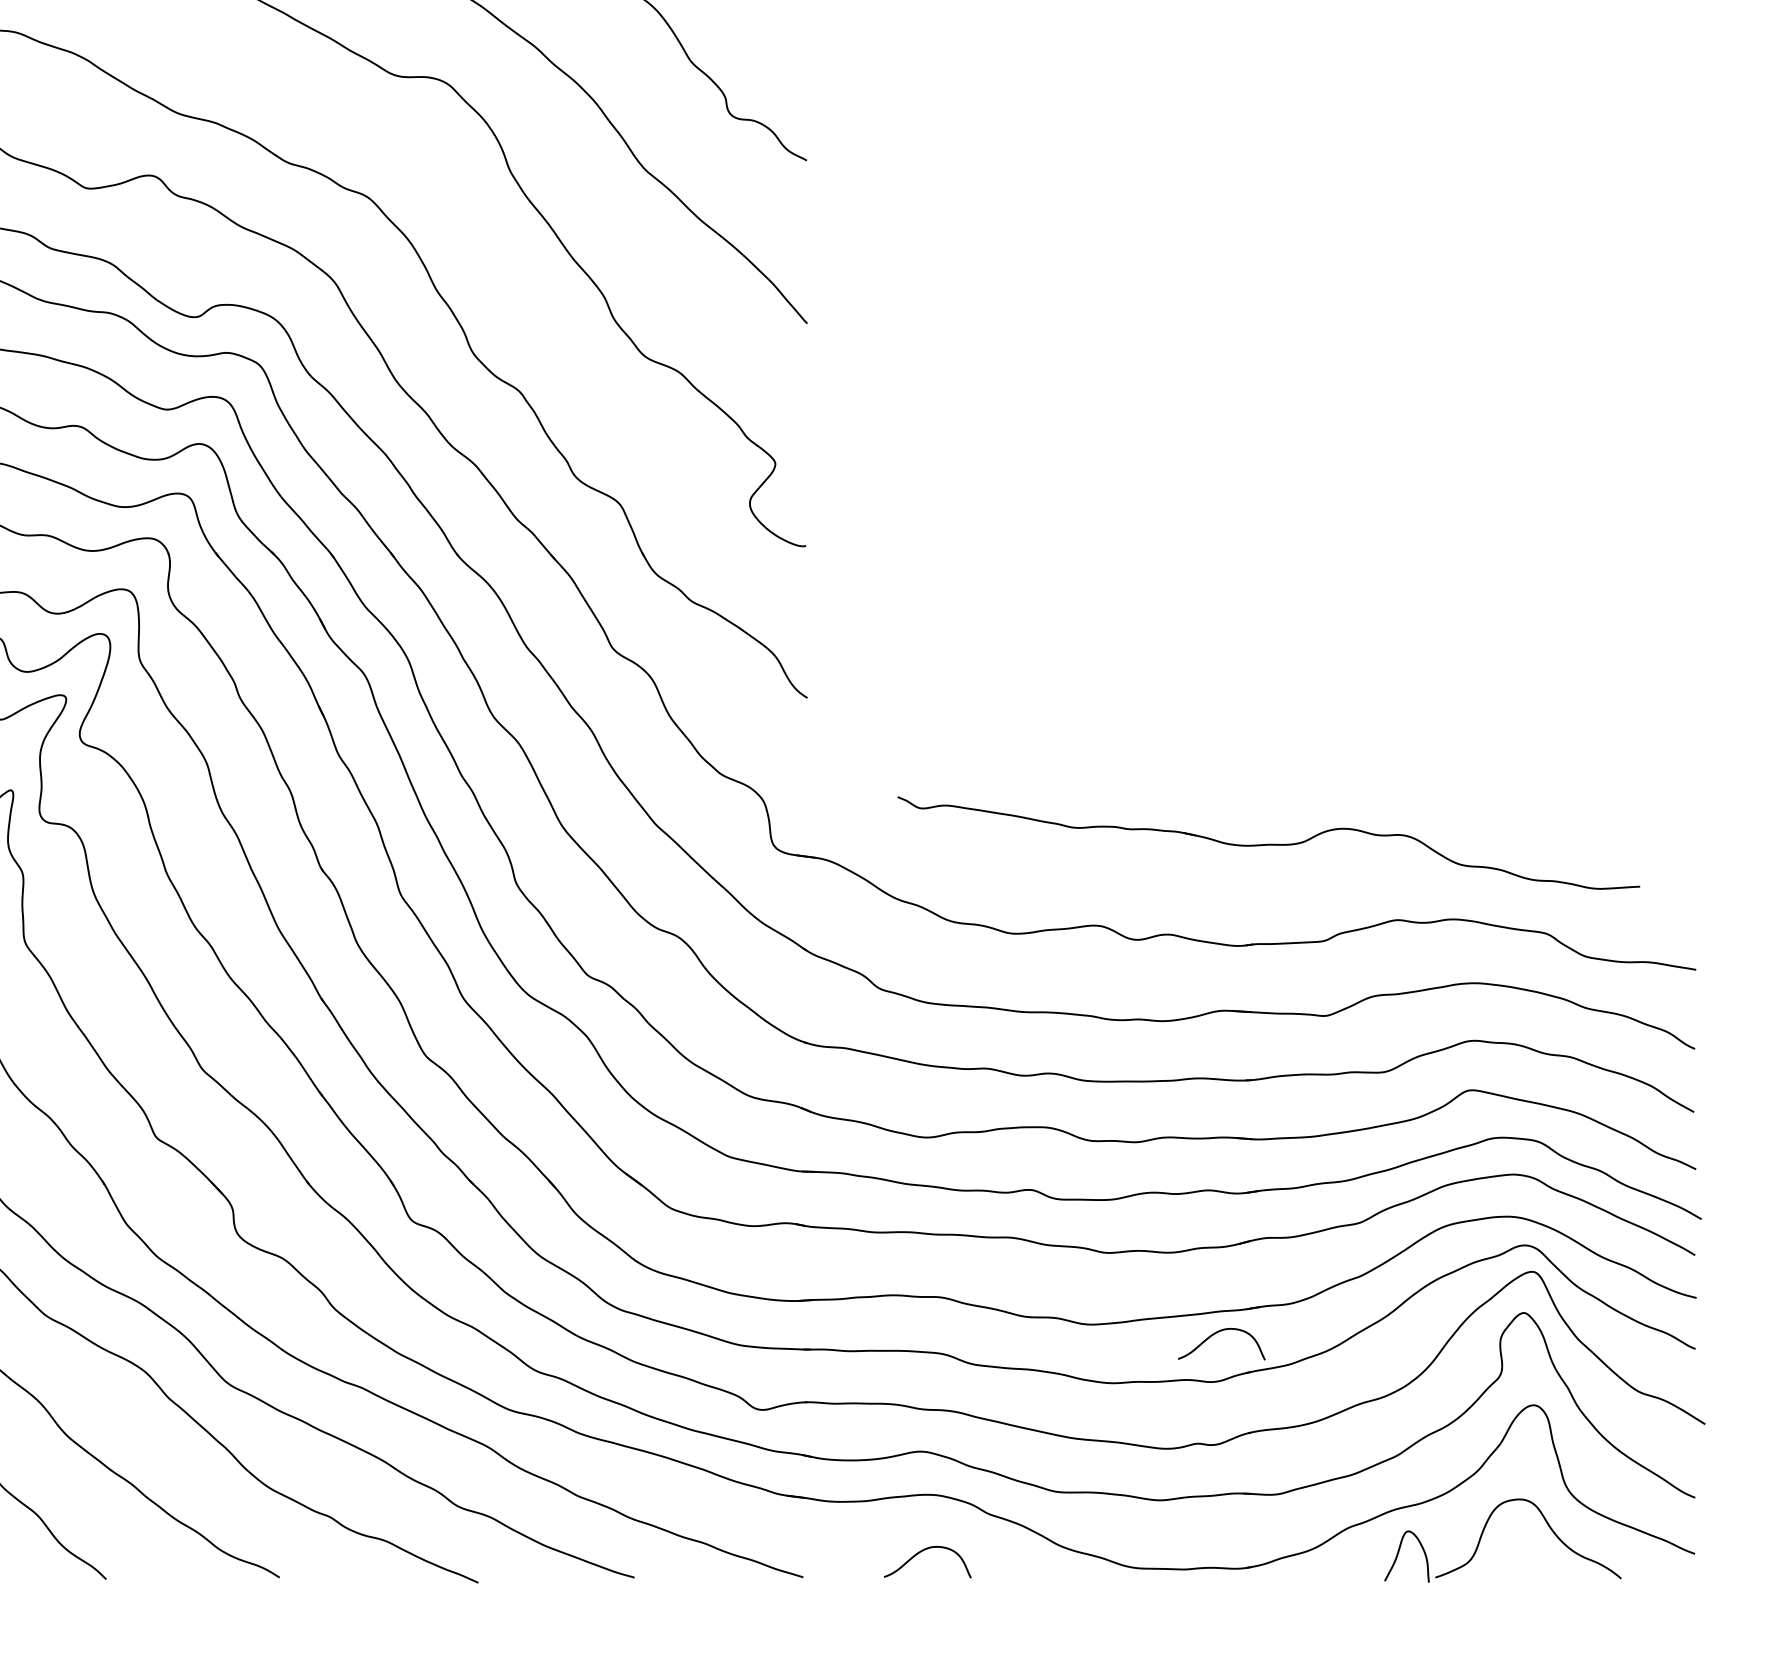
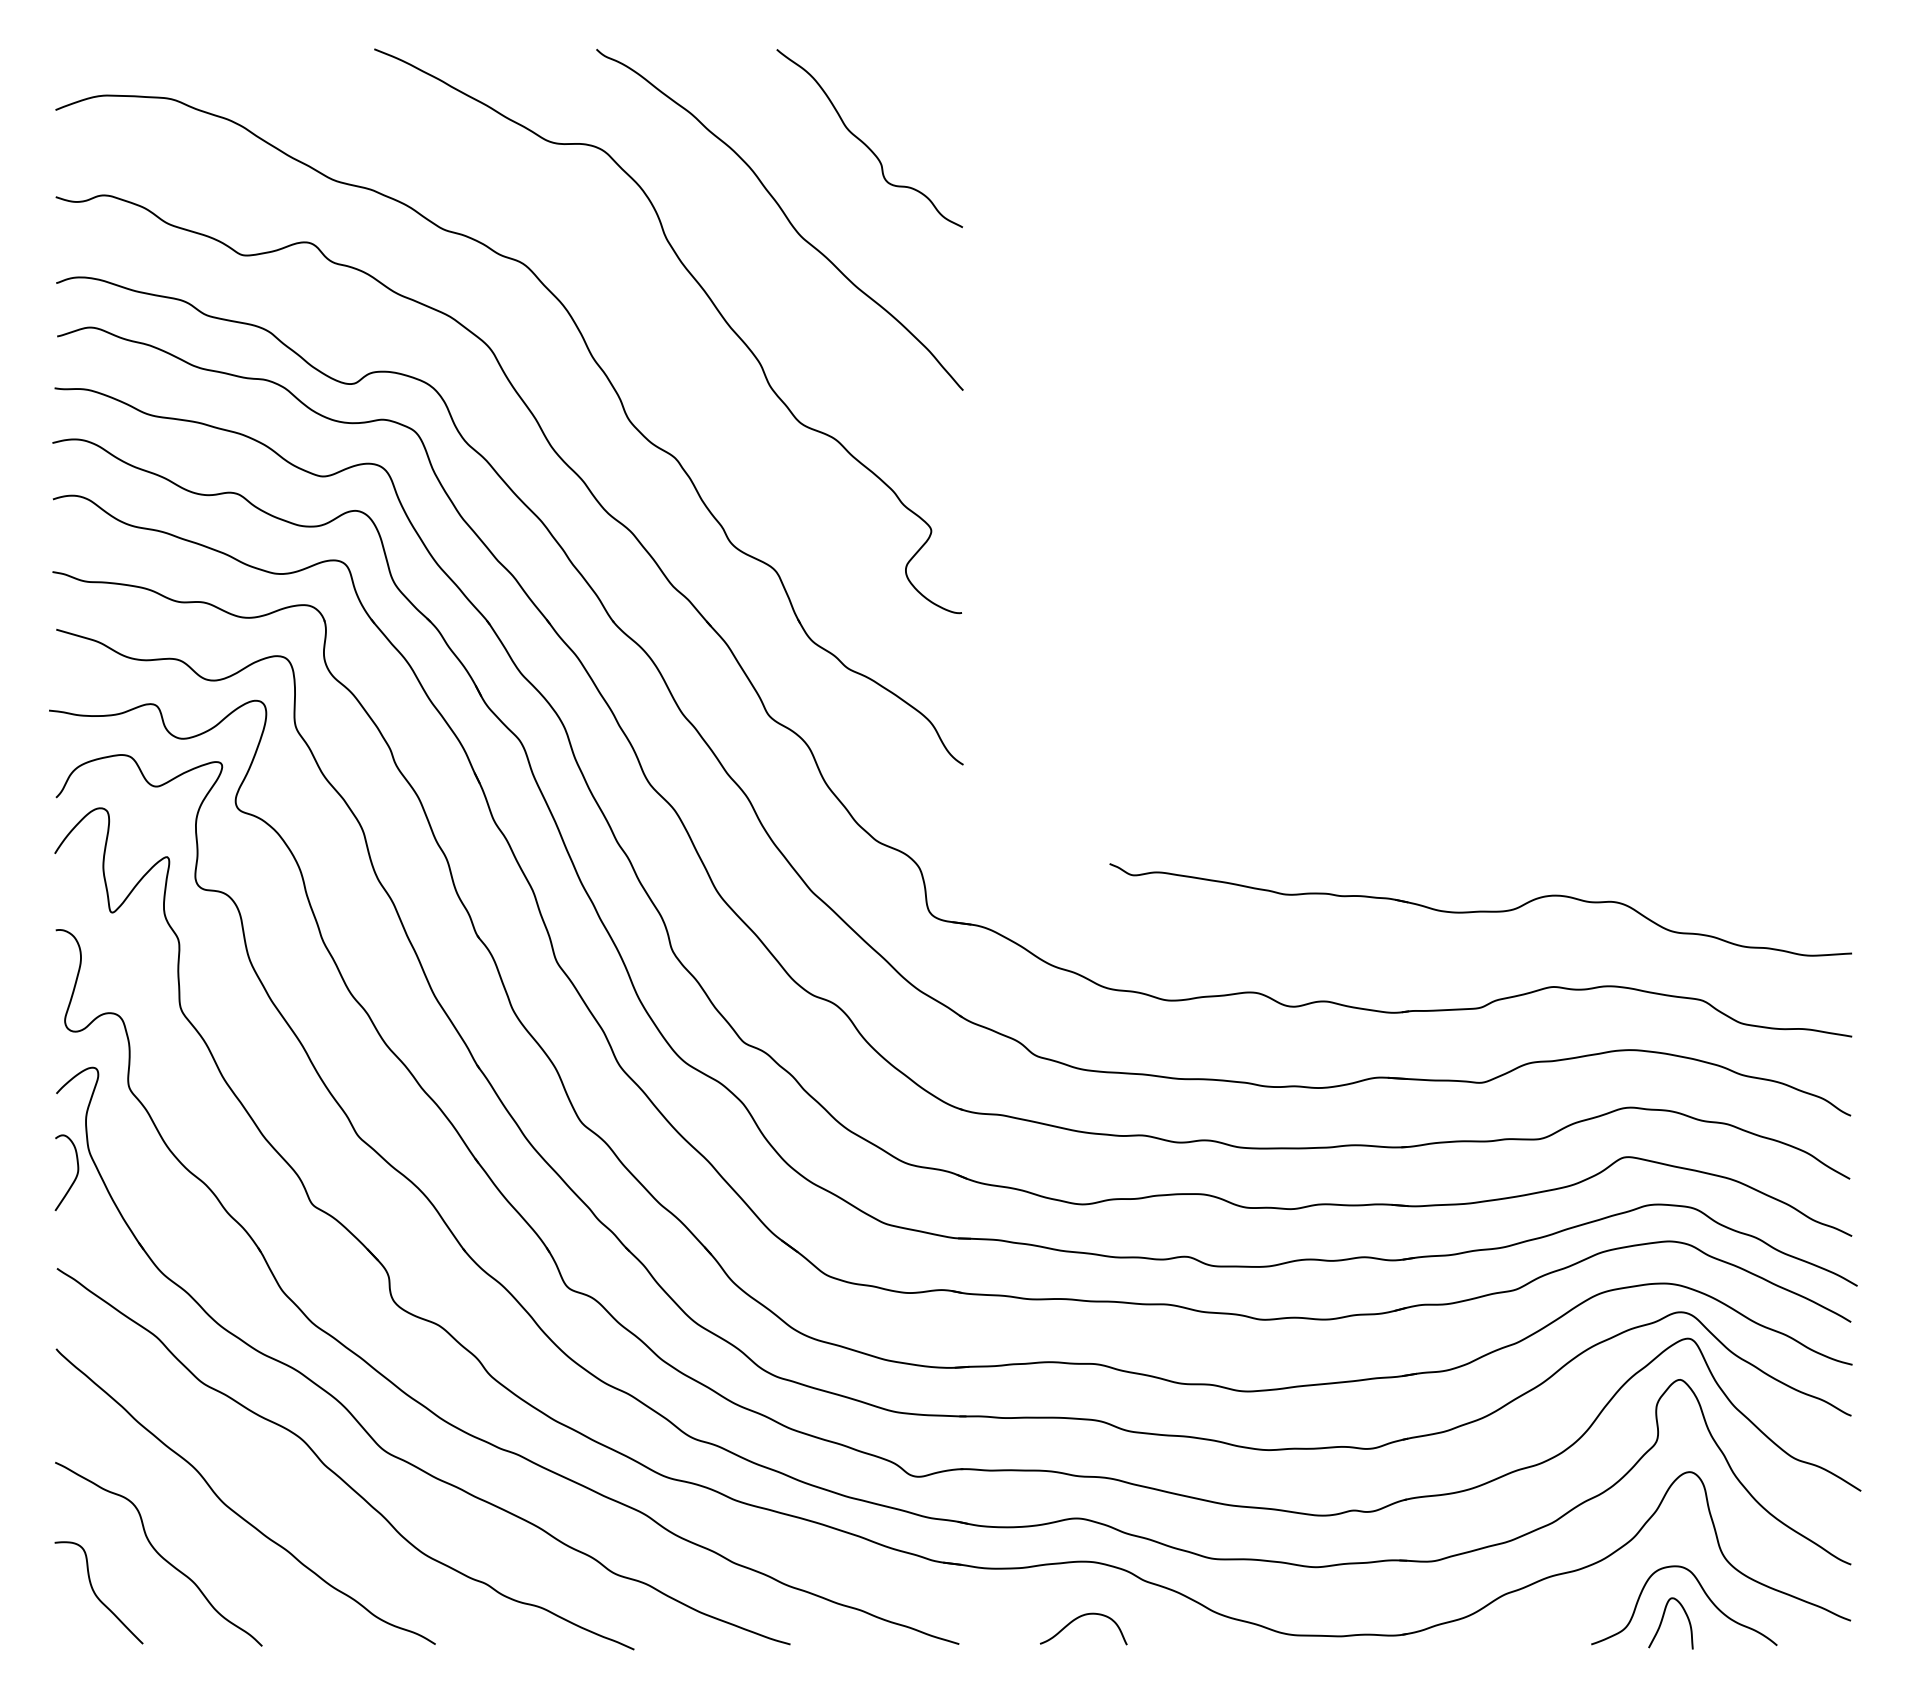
part: (1268, 842) -> (1480, 909), moved
curve: (1216, 1333) -> (1372, 1400), removed
curve: (1398, 1555) -> (1662, 1622), moved

